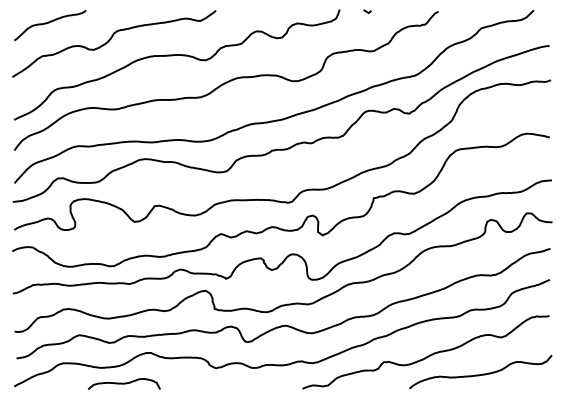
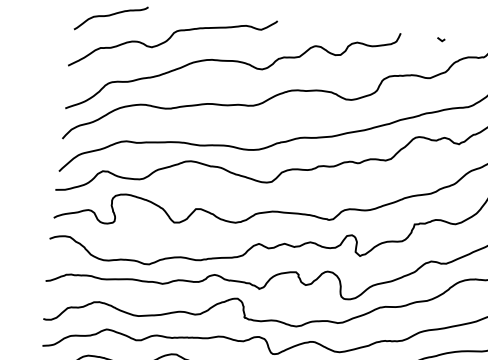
line: (367, 11) -> (441, 39), moved

